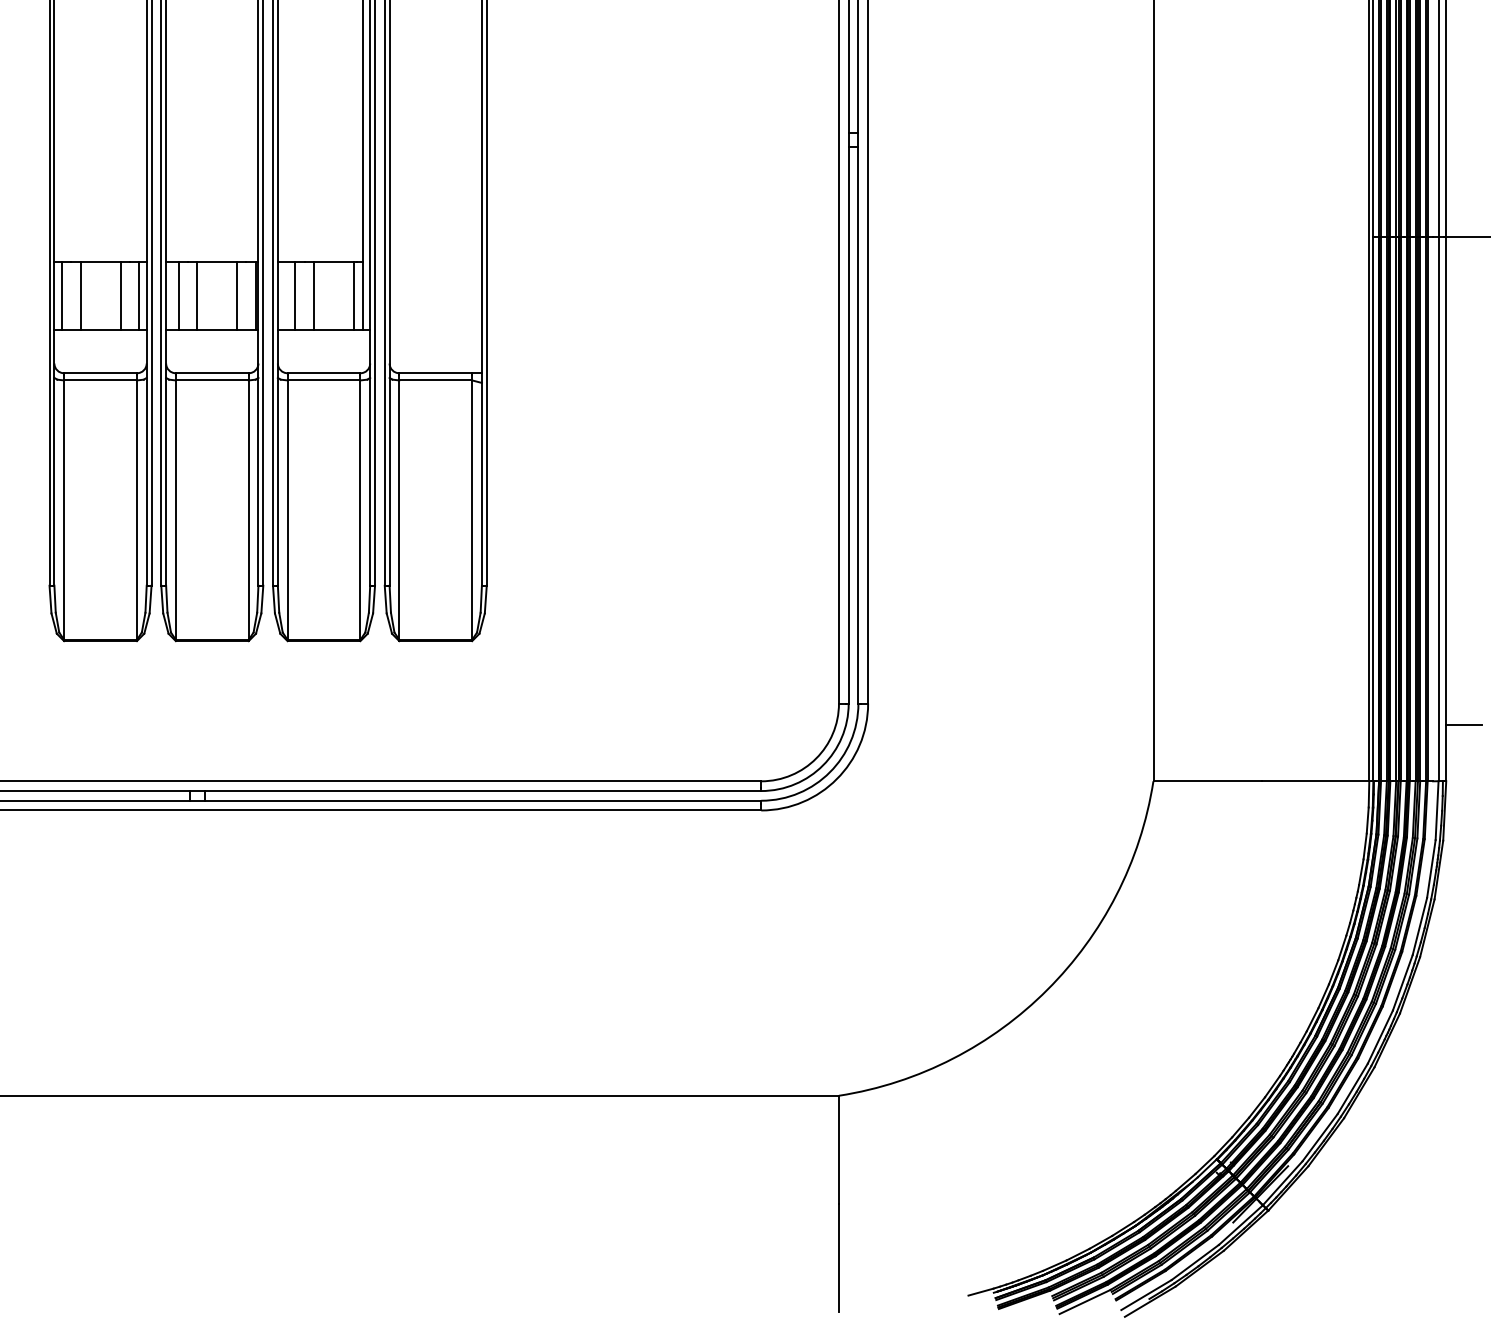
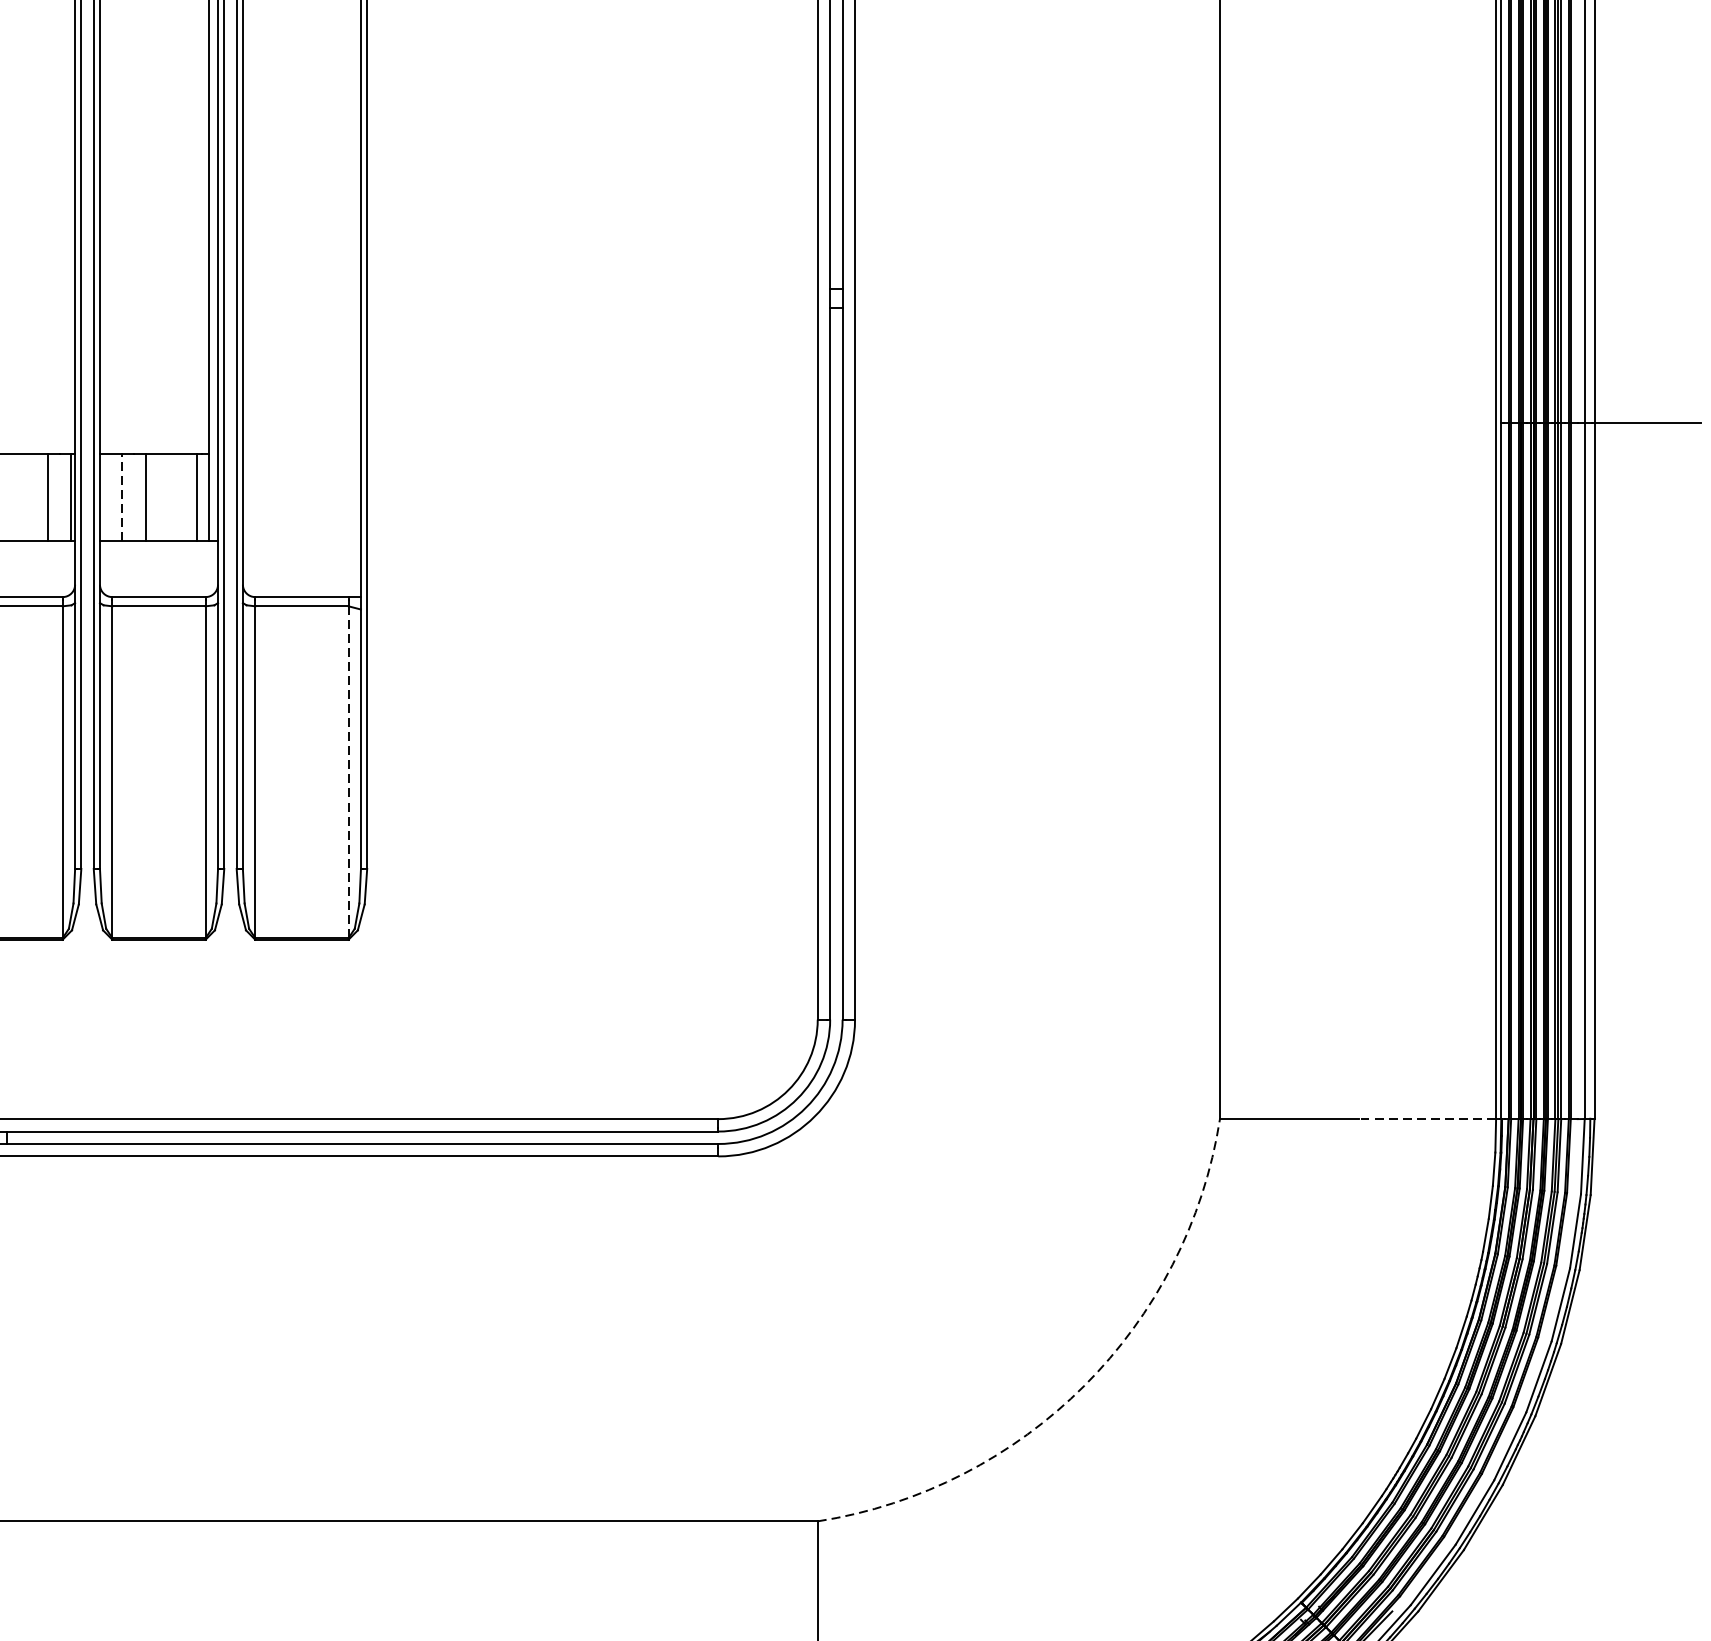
line: (295, 295) -> (122, 497), solid -> dashed
line: (472, 510) -> (348, 772), solid -> dashed
line: (1464, 724) -> (1617, 1046), removed
line: (1315, 781) -> (1427, 1119), solid -> dashed
arc: (1047, 989) -> (1084, 1385), solid -> dashed

